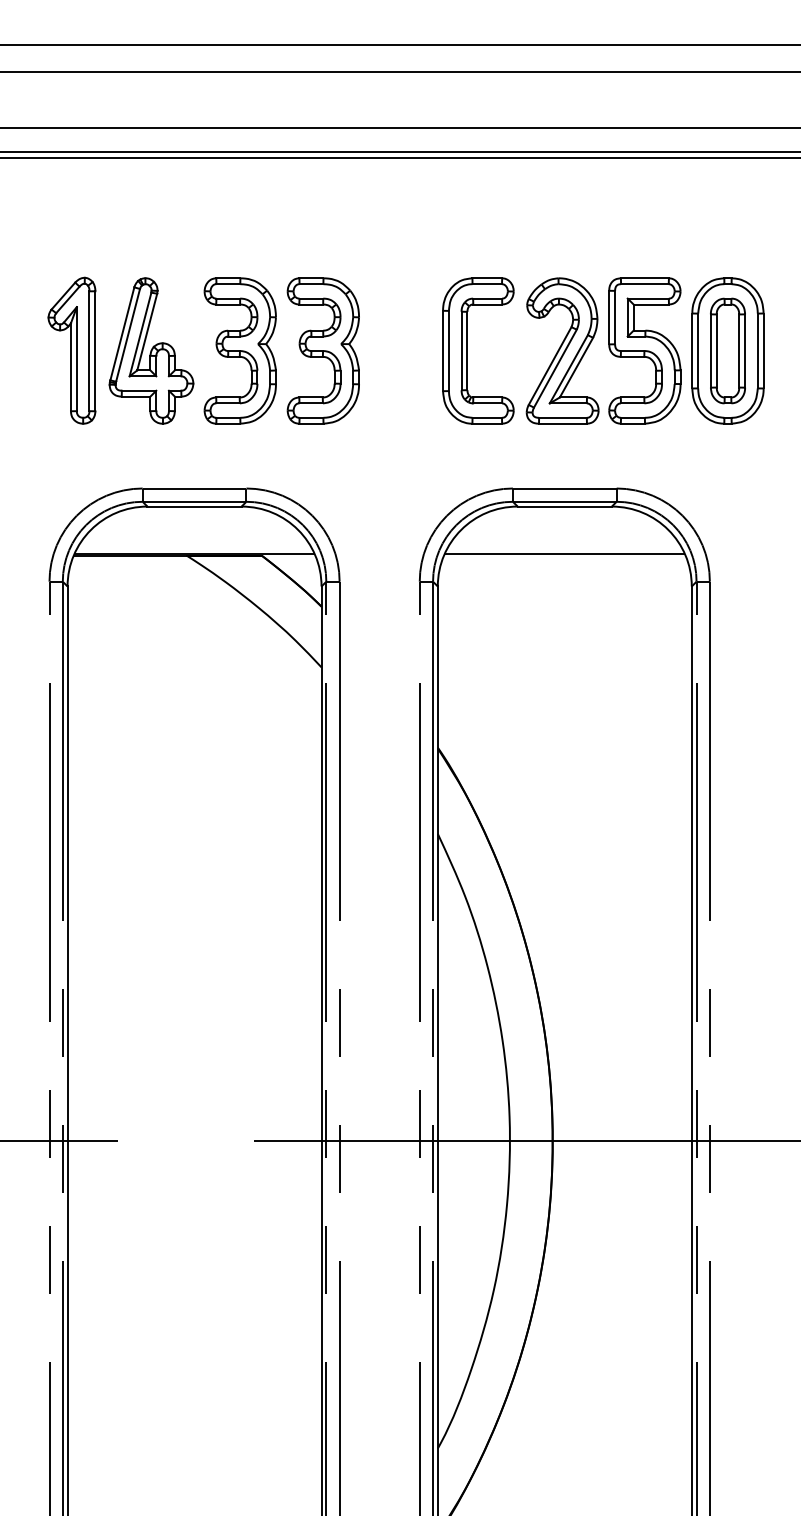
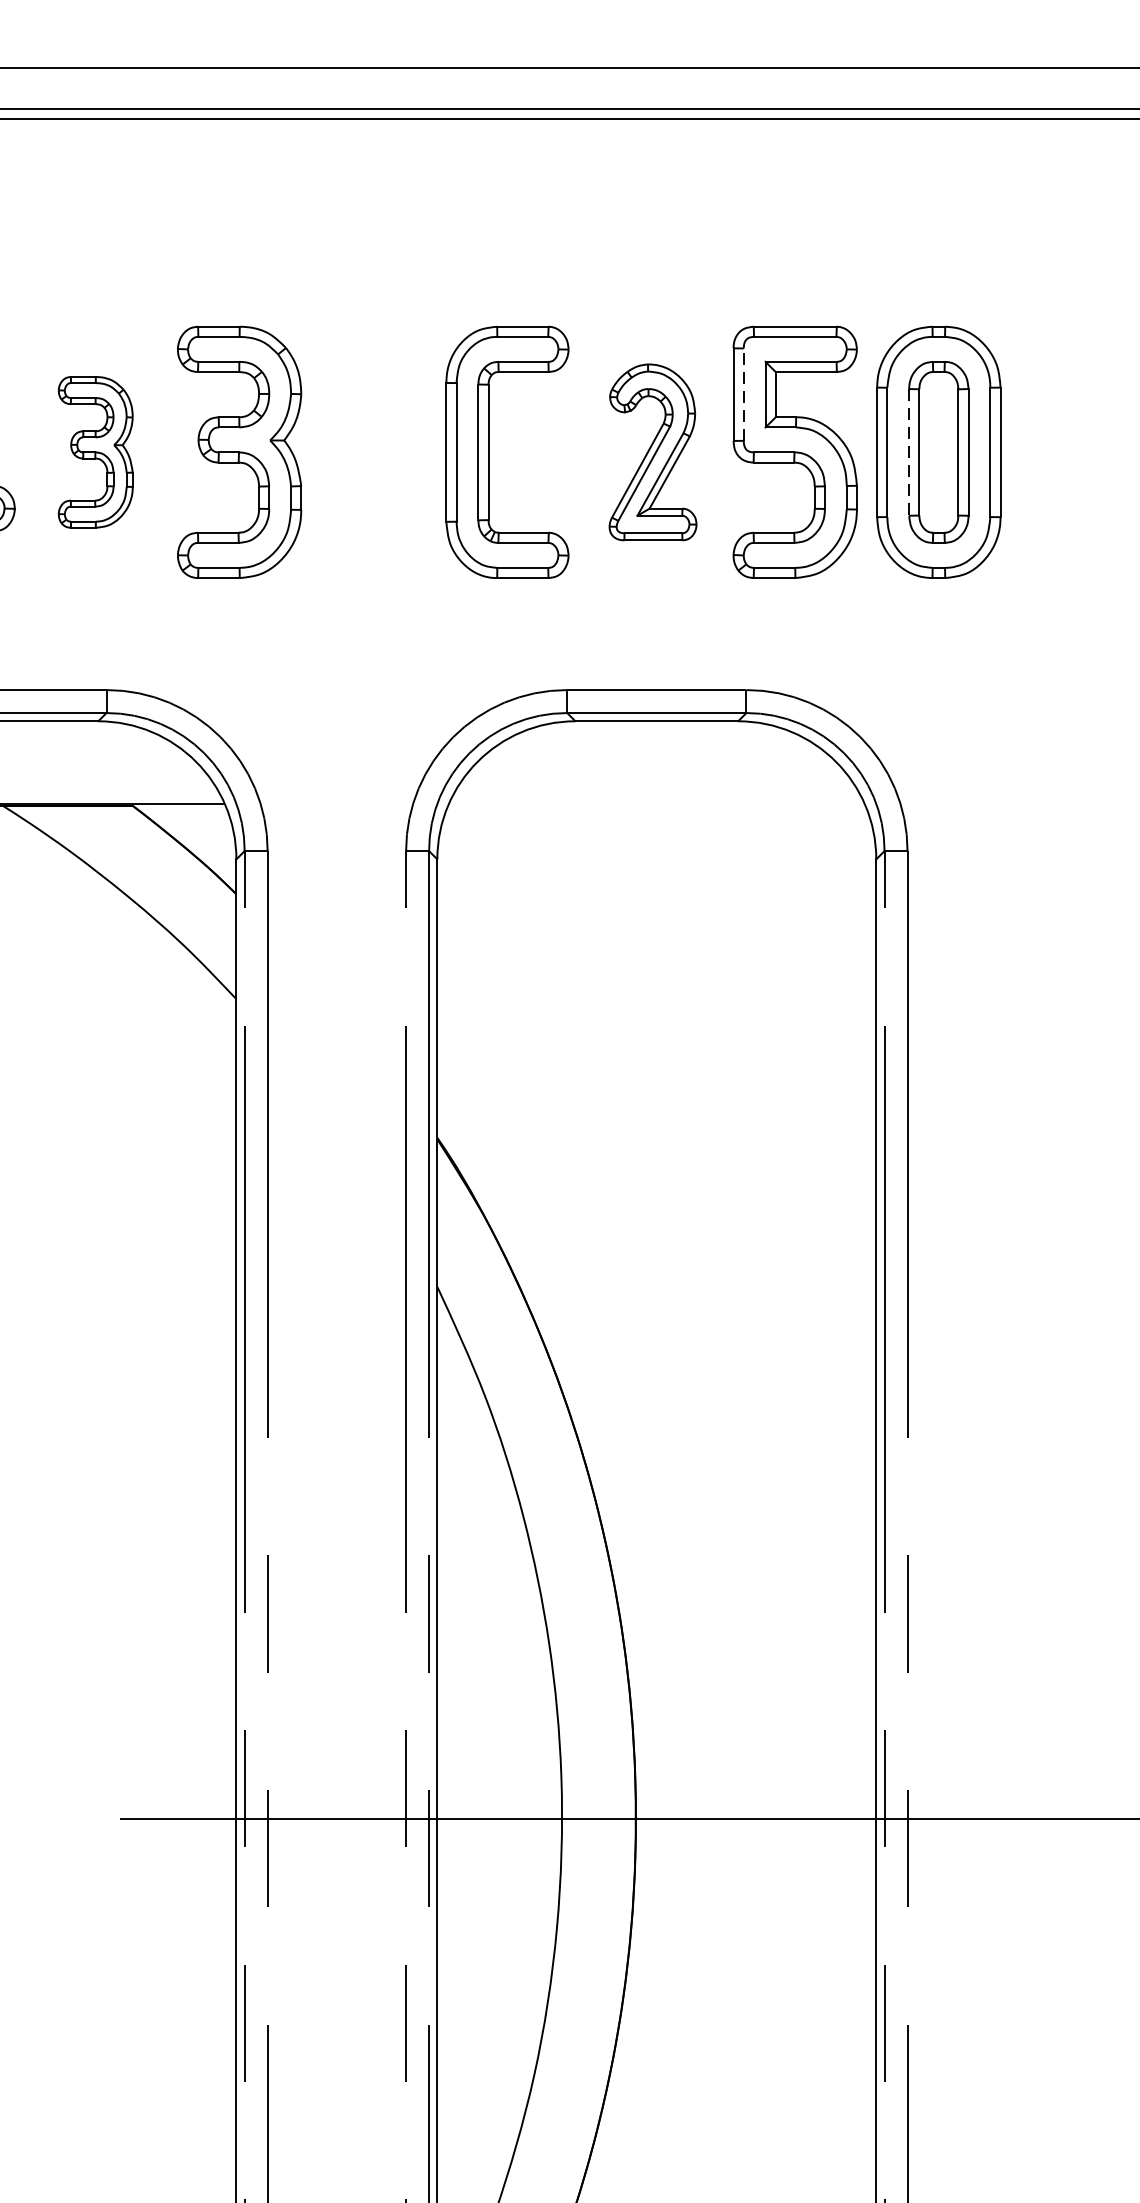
line: (615, 317) -> (744, 394), solid -> dashed
part: (239, 350) -> (94, 451), size x0.6
part: (562, 350) -> (652, 451), size x0.7
line: (710, 351) -> (908, 453), solid -> dashed
line: (564, 554) -> (656, 804), removed

